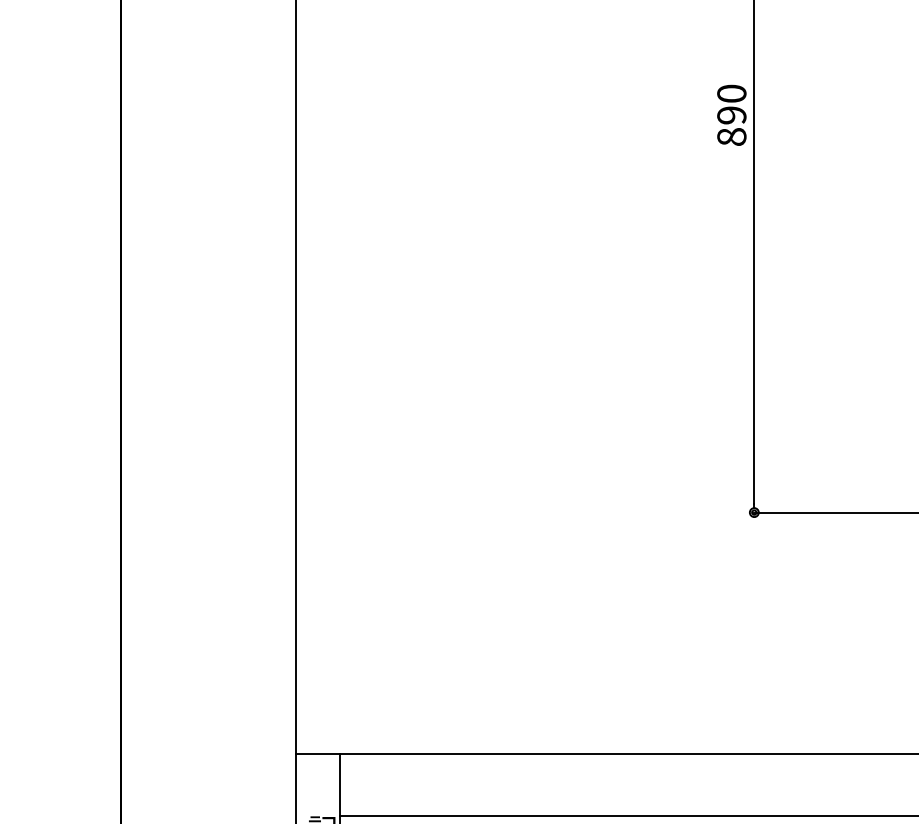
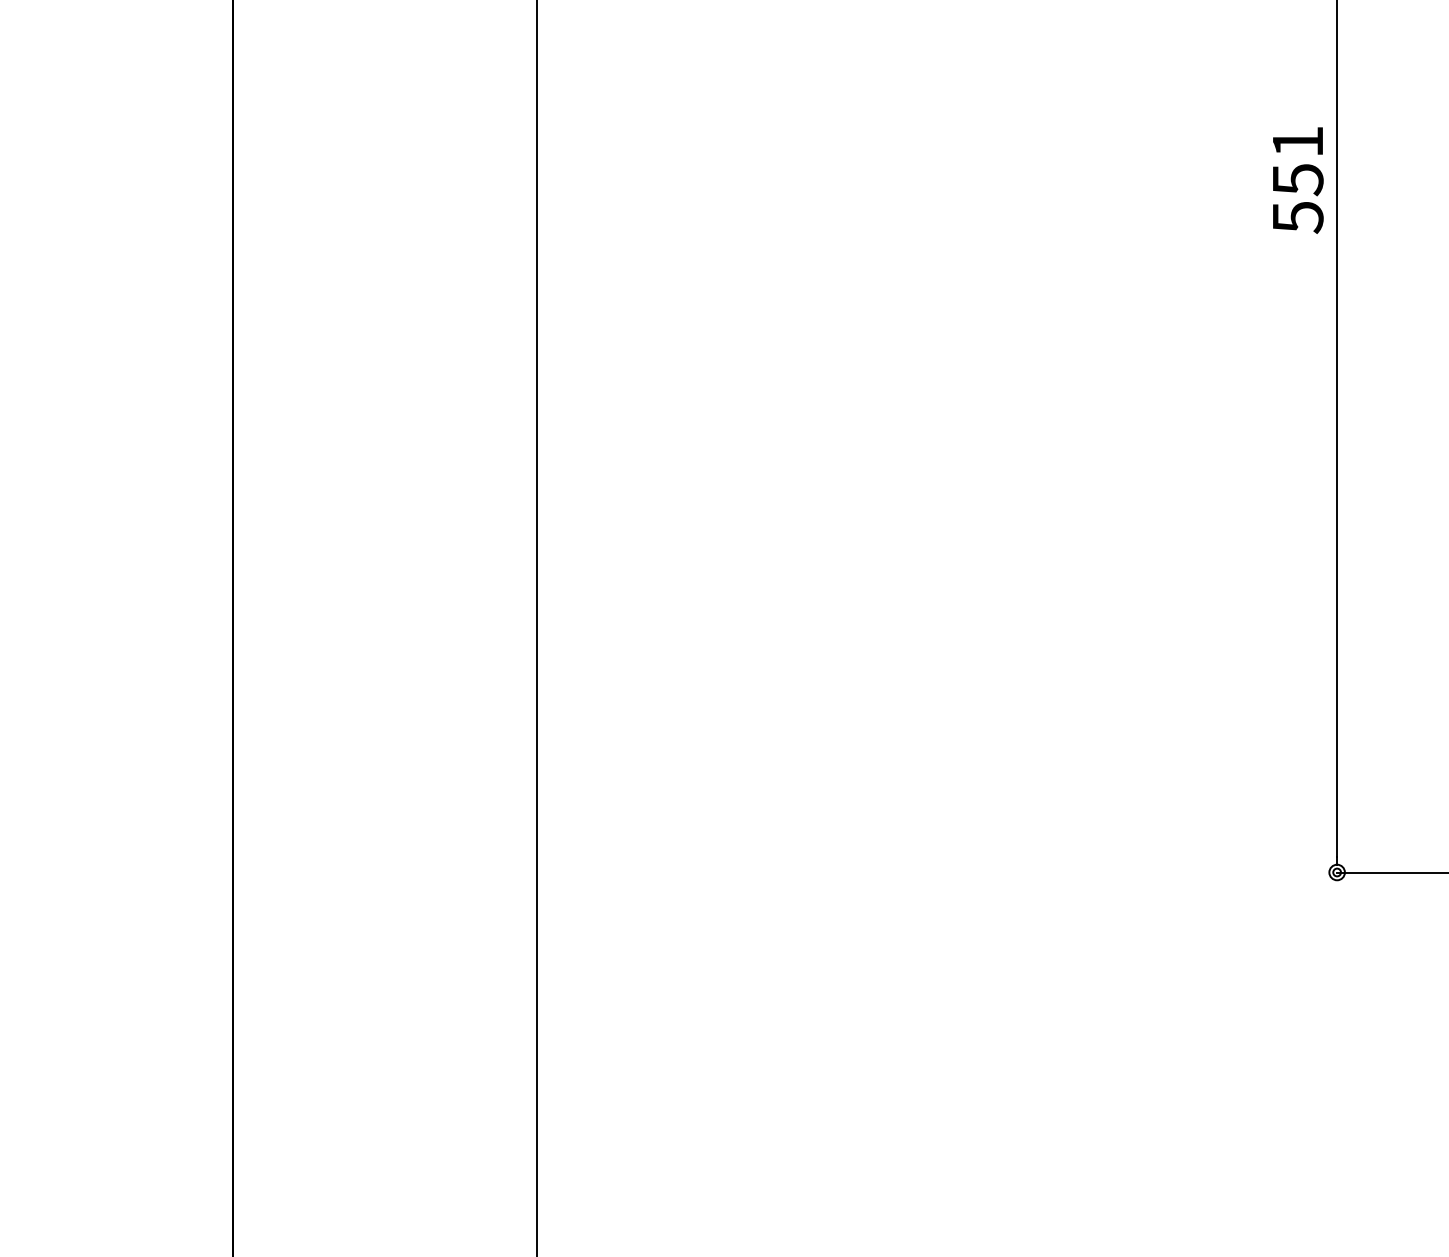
text: (731, 115) -> (1297, 179), 890 -> 551

